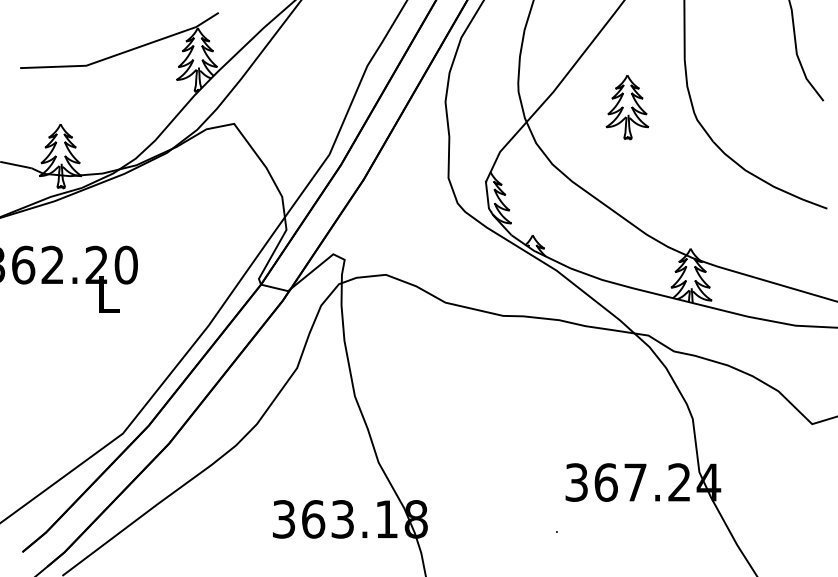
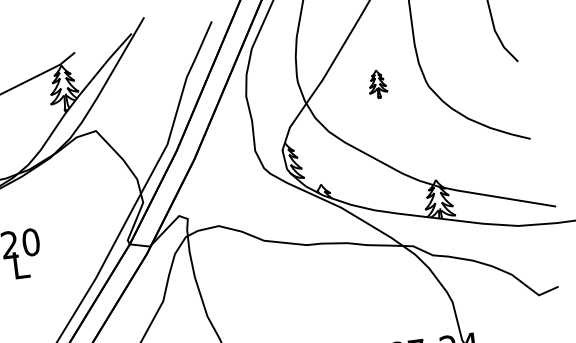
part: (627, 107) -> (377, 83), size x0.6

